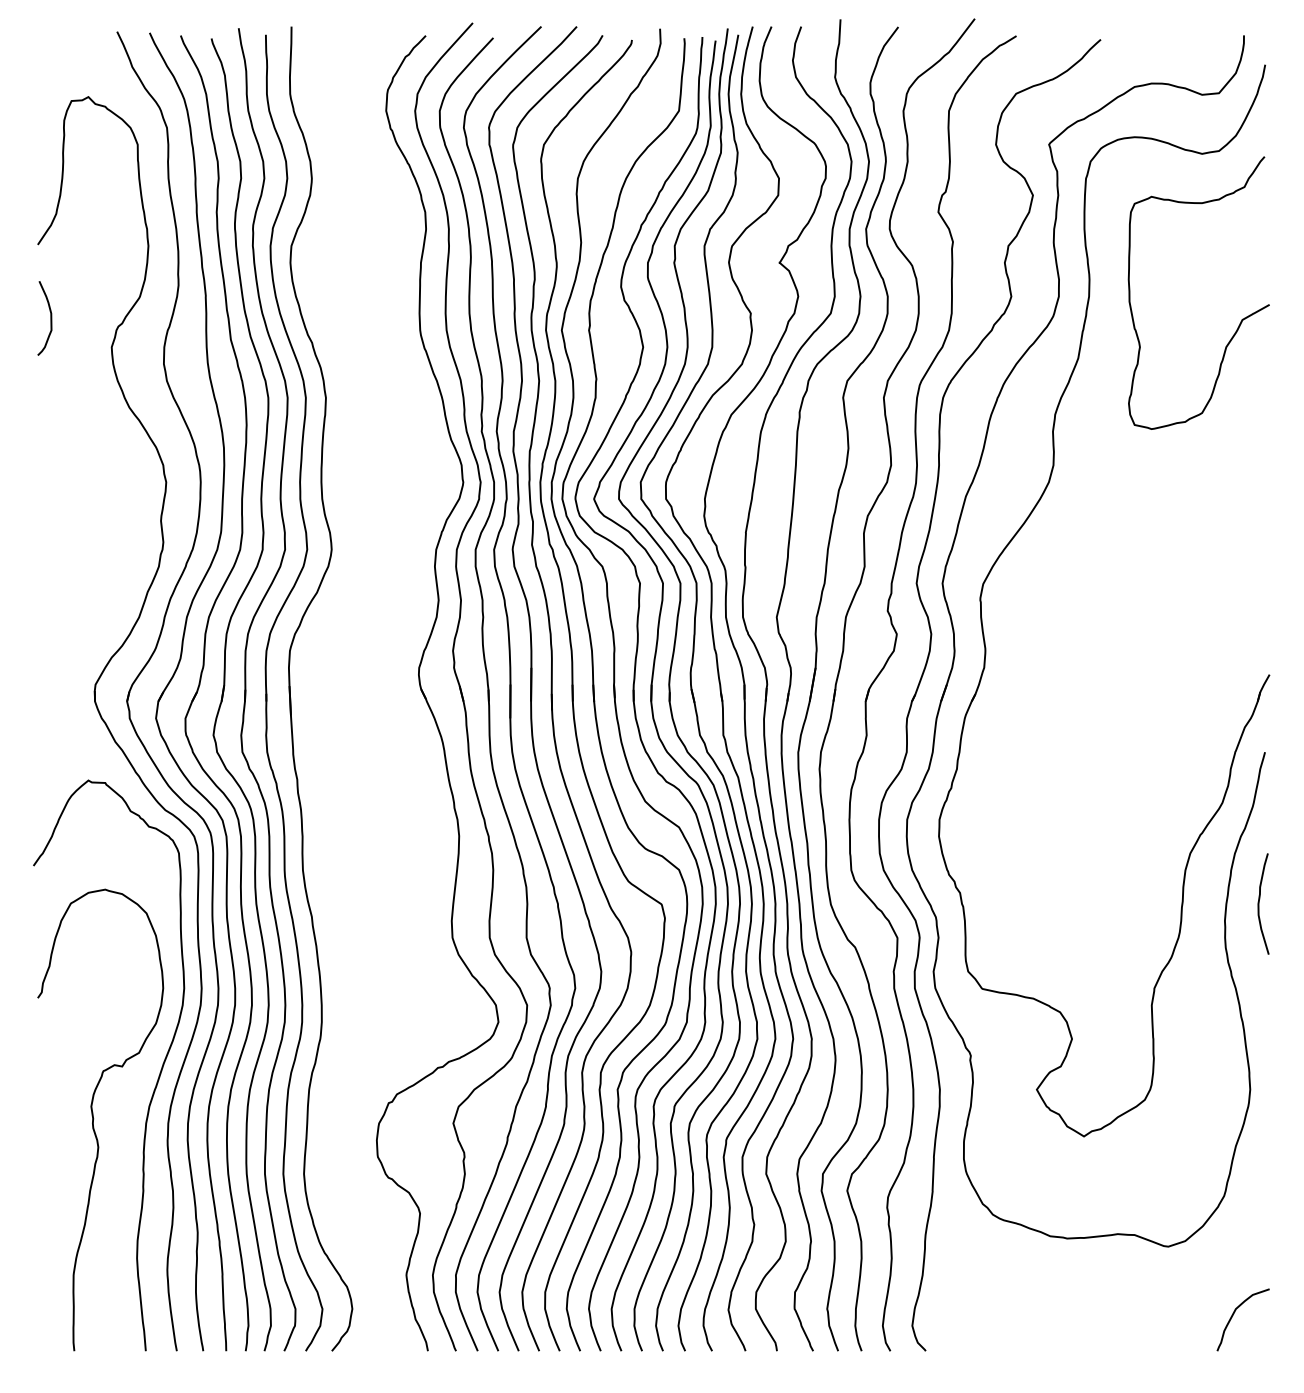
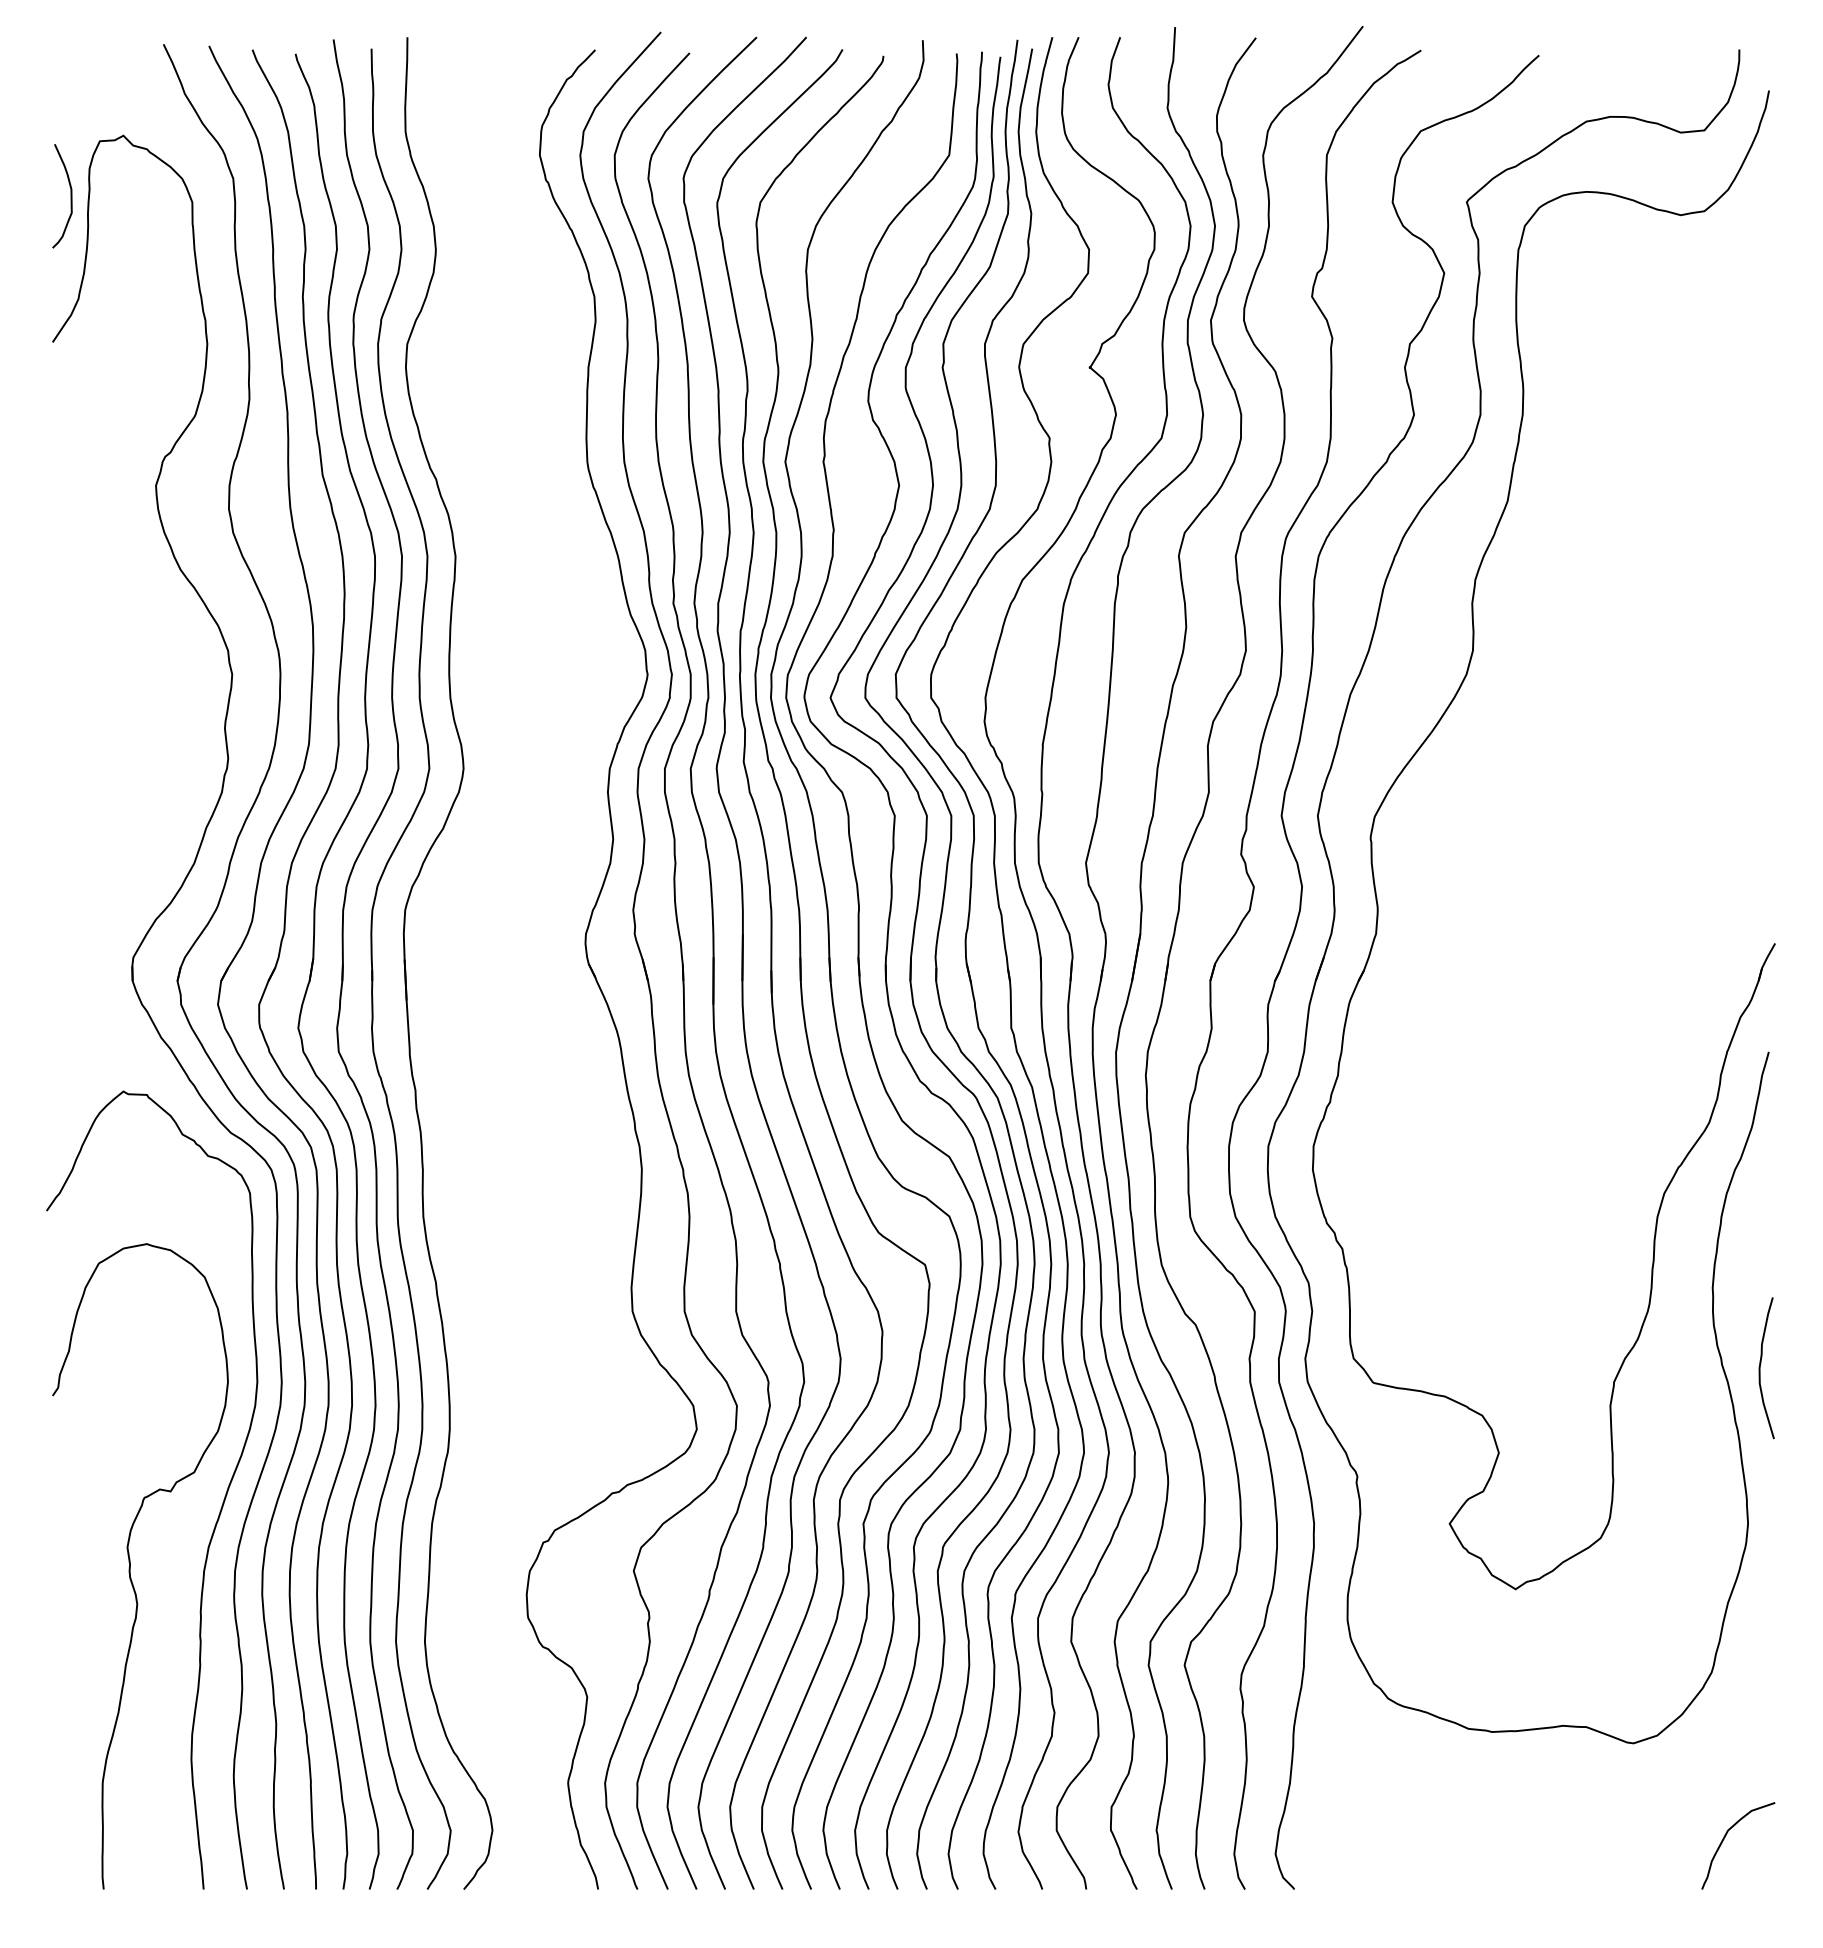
curve: (50, 318) -> (70, 196), moved
curve: (1241, 319) -> (1736, 446), removed
curve: (1259, 904) -> (1760, 1368), moved

